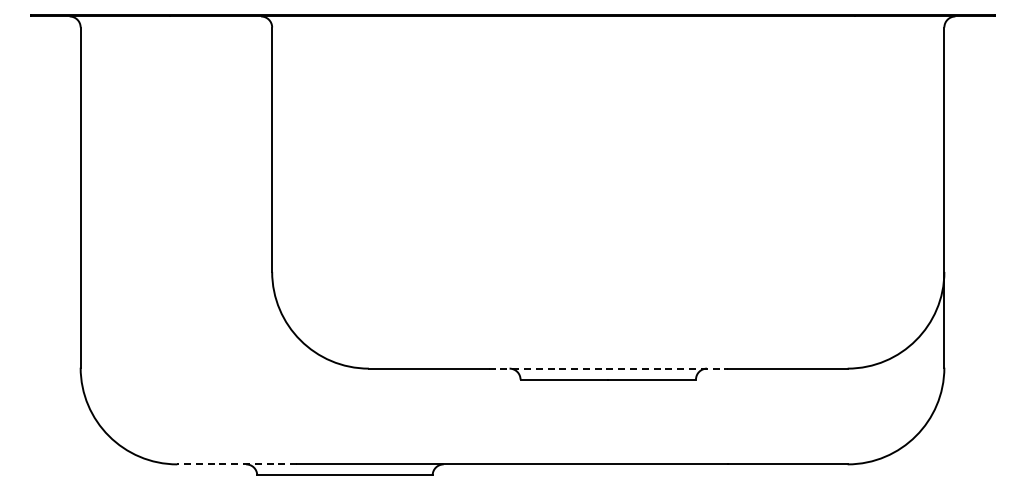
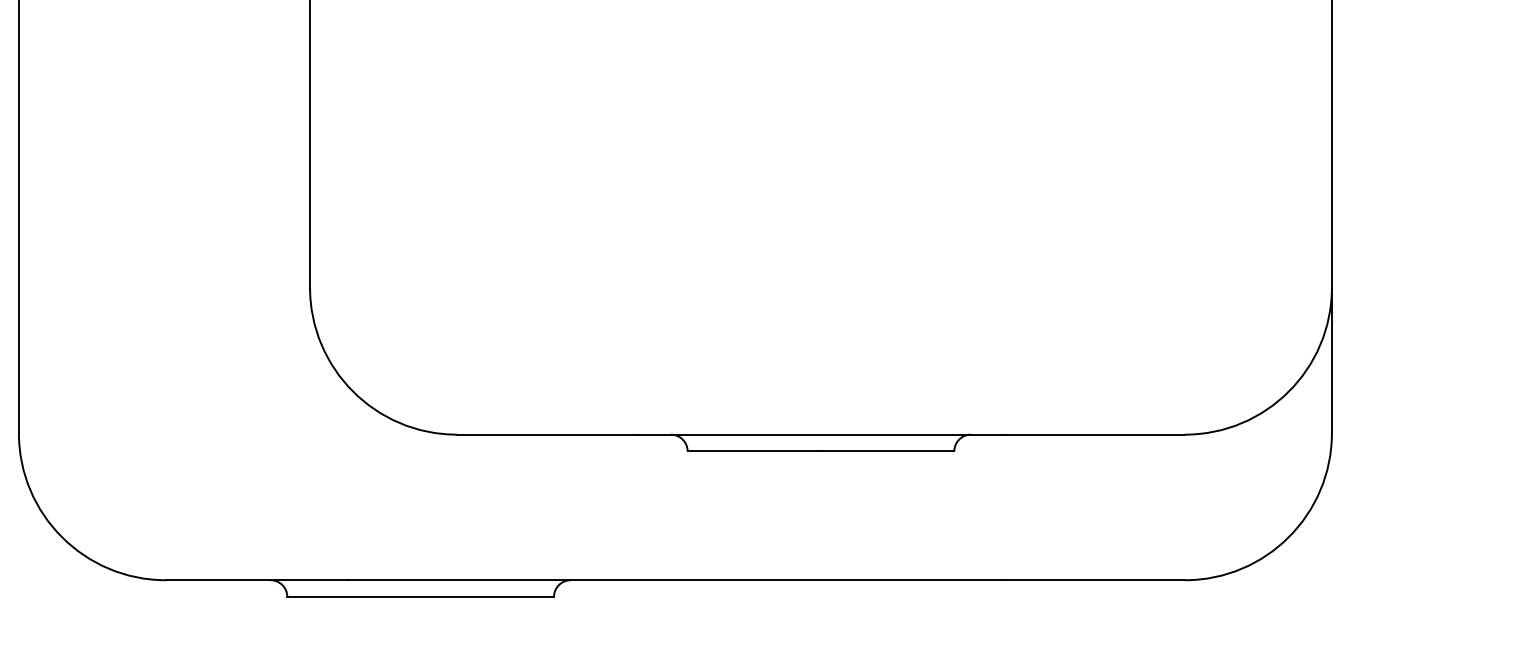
line: (608, 368) -> (821, 434), dashed -> solid
line: (237, 464) -> (257, 580), dashed -> solid

